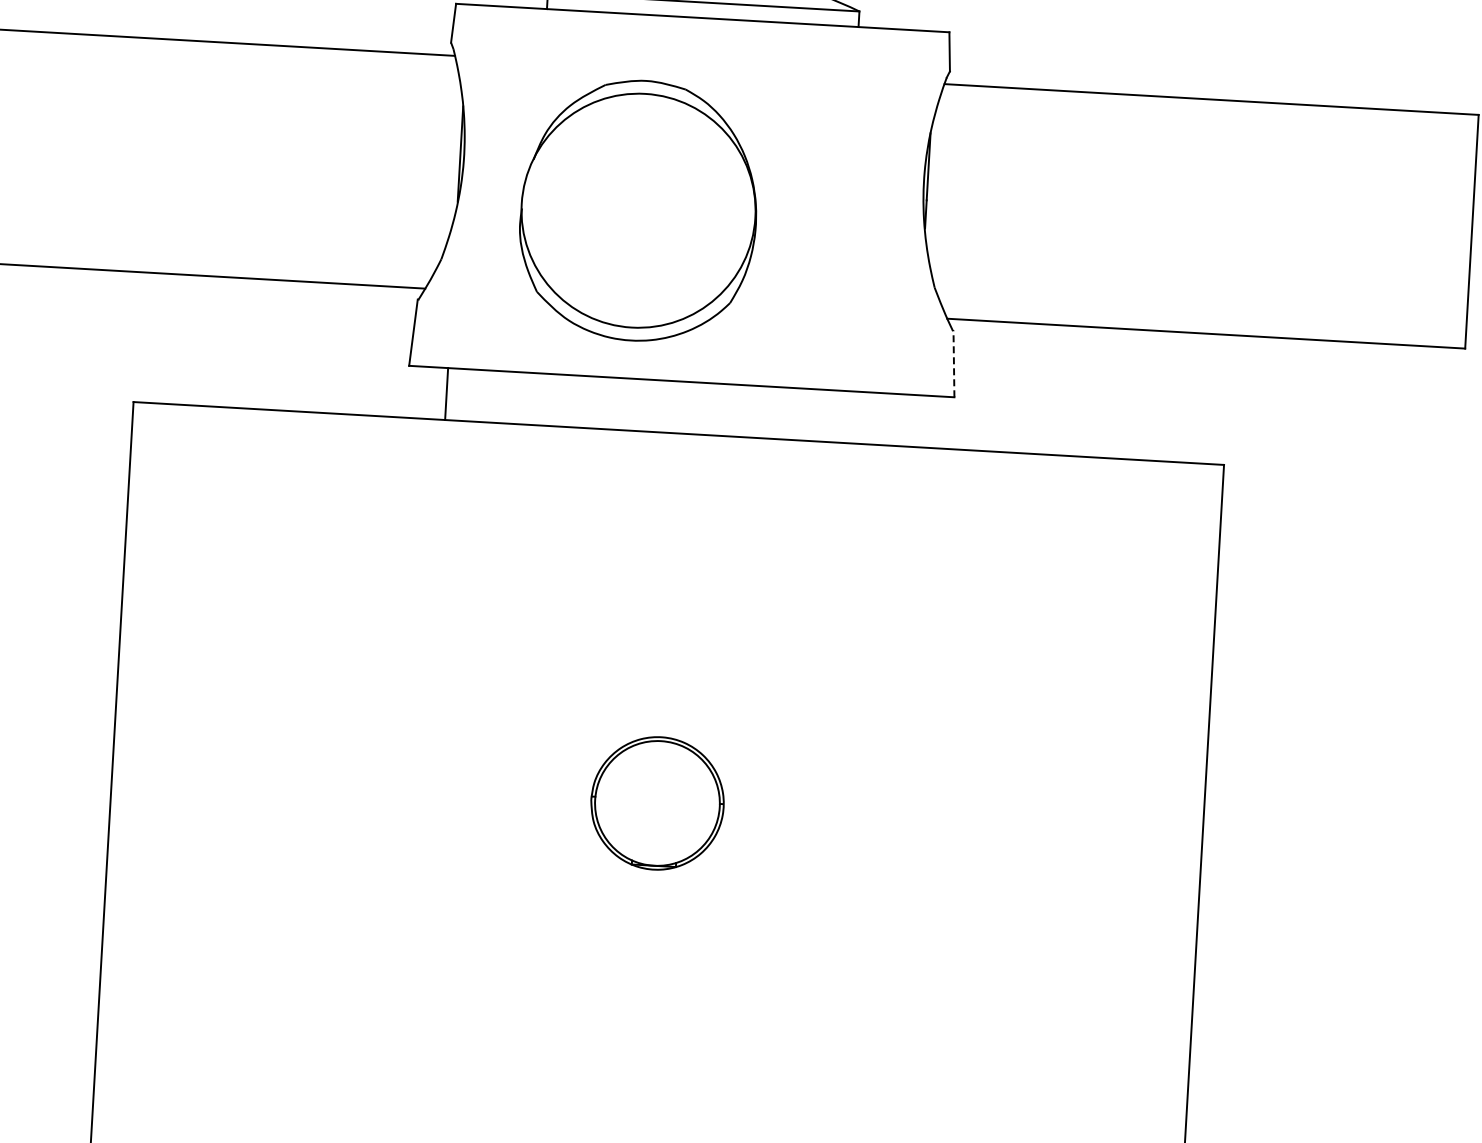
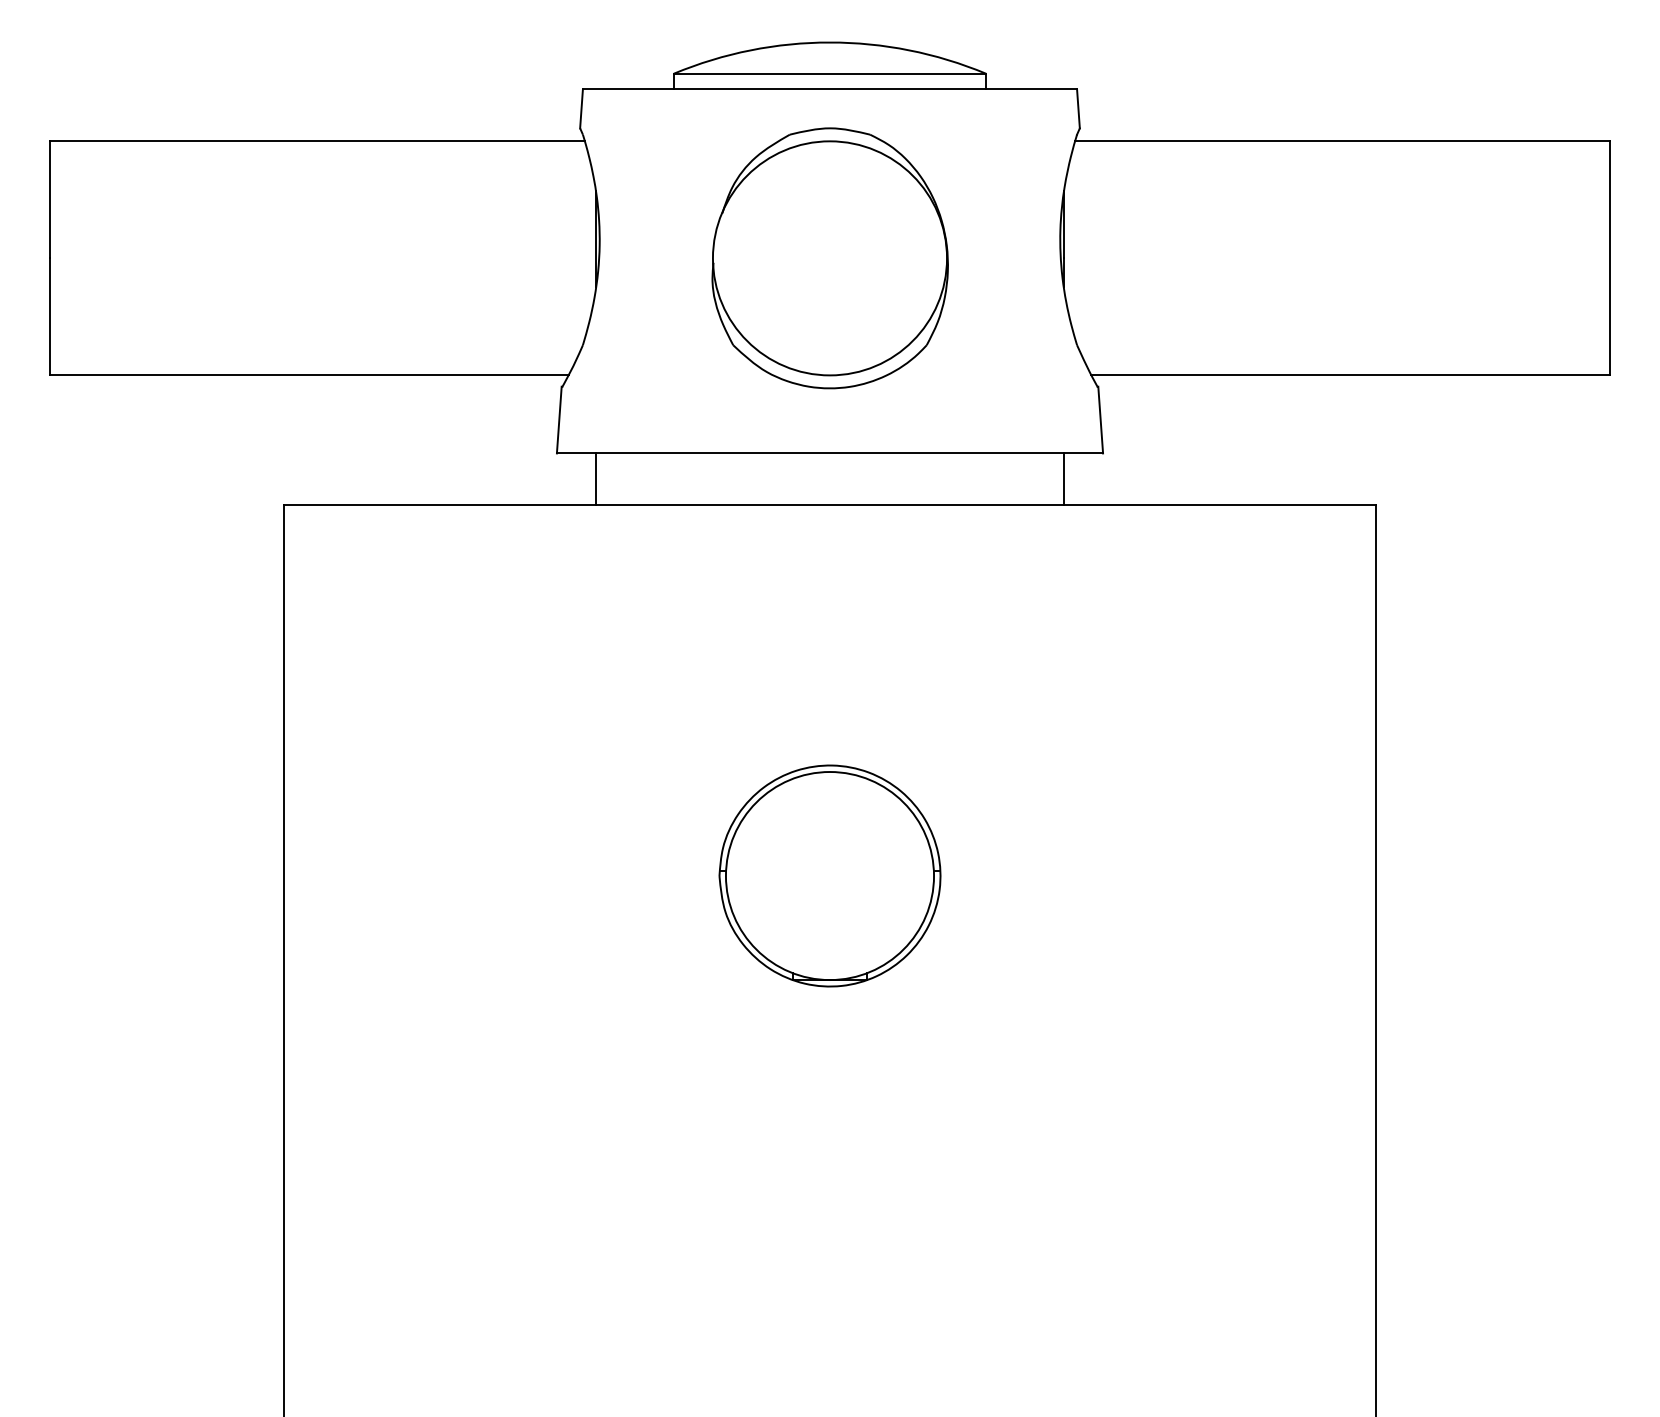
part: (638, 210) -> (829, 258), moved
line: (953, 363) -> (1100, 419), dashed -> solid
line: (914, 421) -> (1064, 479), added
part: (657, 802) -> (829, 875), size x1.67

